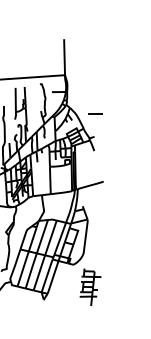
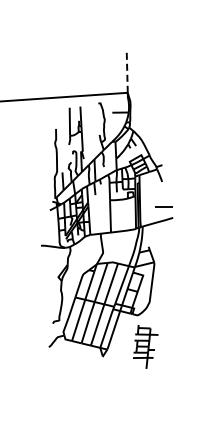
line: (64, 57) -> (127, 71), solid -> dashed
line: (95, 113) -> (163, 206), moved
part: (90, 286) -> (145, 346), moved

